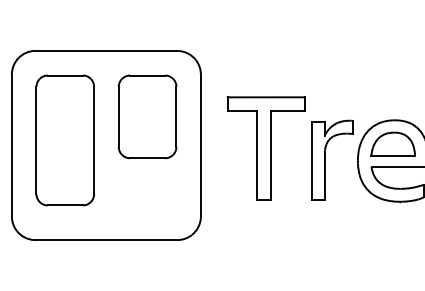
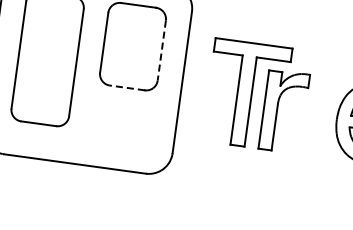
line: (176, 117) -> (161, 51), solid -> dashed
line: (147, 158) -> (127, 88), solid -> dashed
part: (325, 159) -> (277, 109), moved

